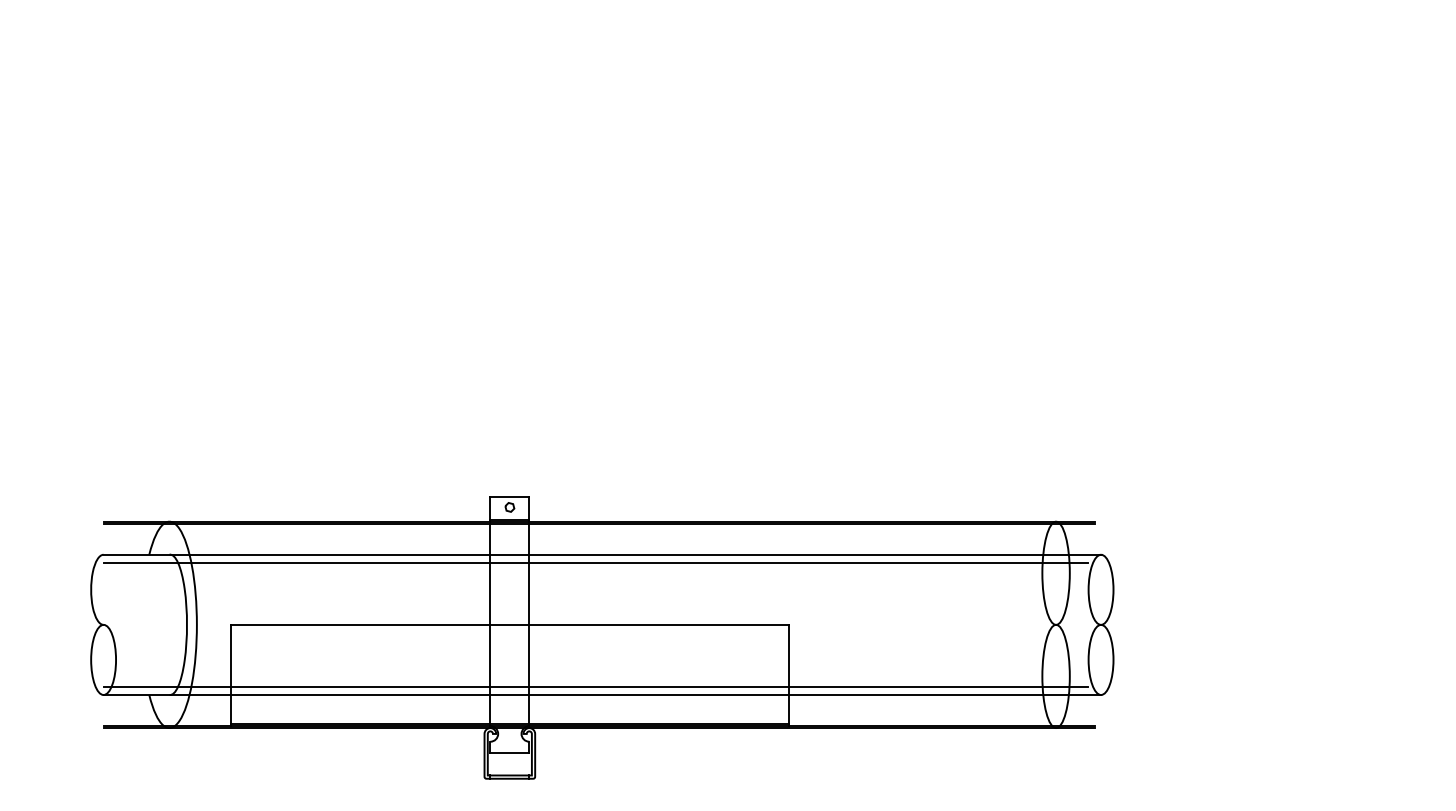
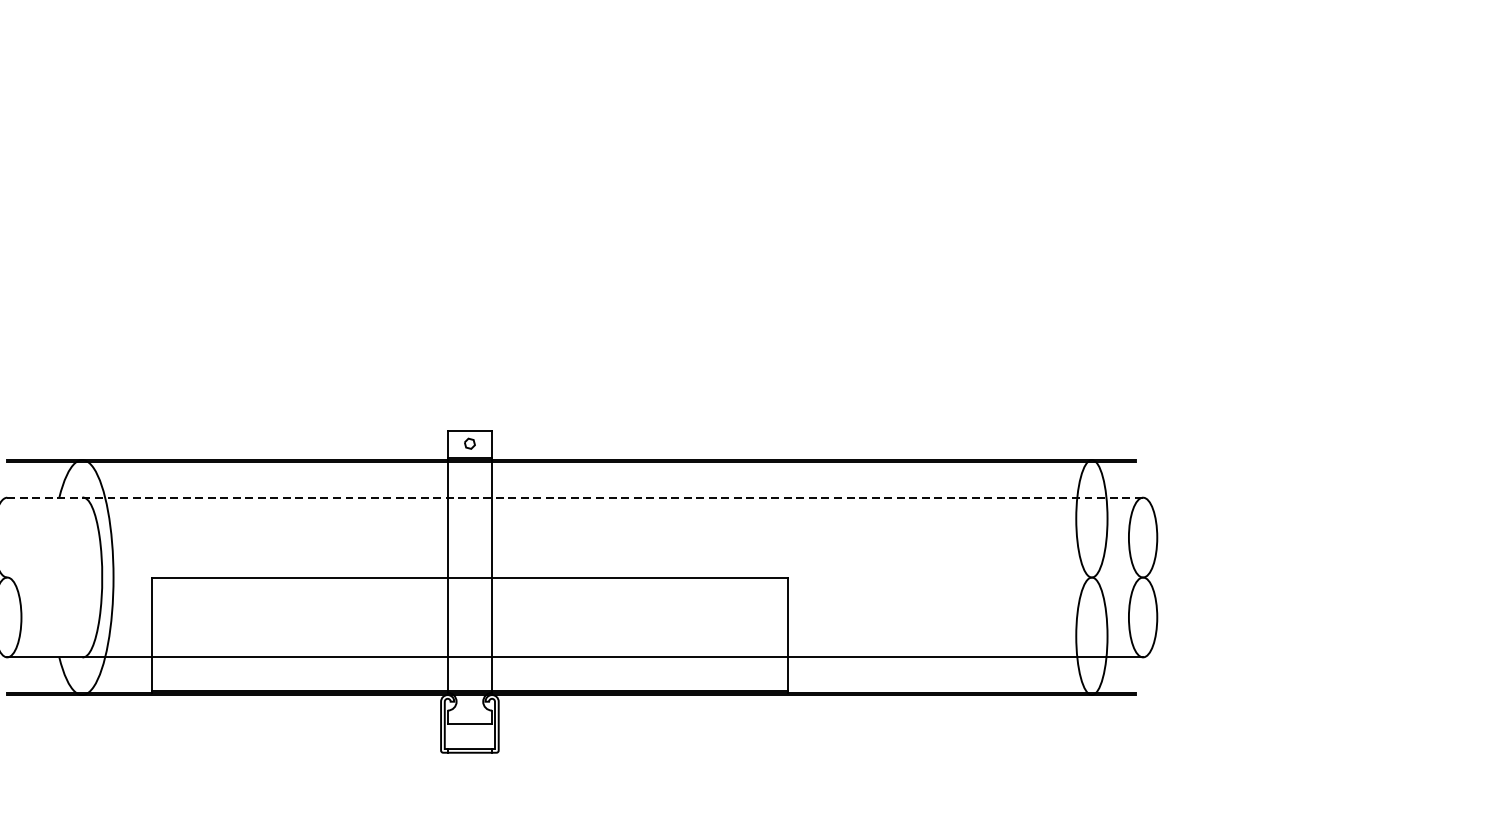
line: (602, 554) -> (575, 497), solid -> dashed
line: (595, 562) -> (567, 506), removed
line: (595, 687) -> (567, 648), removed

